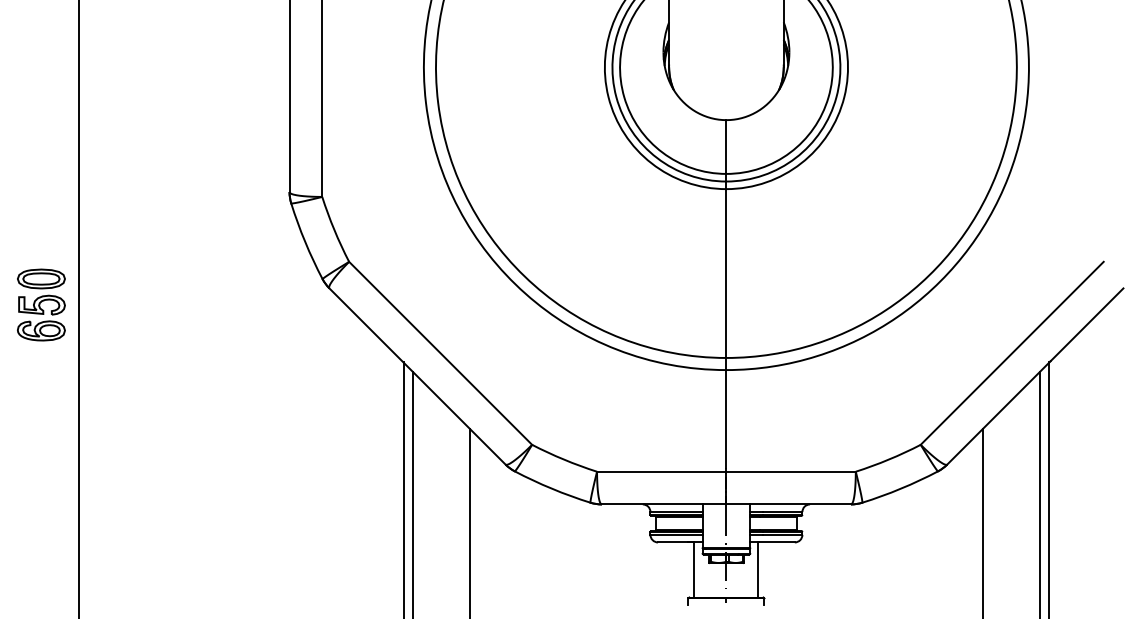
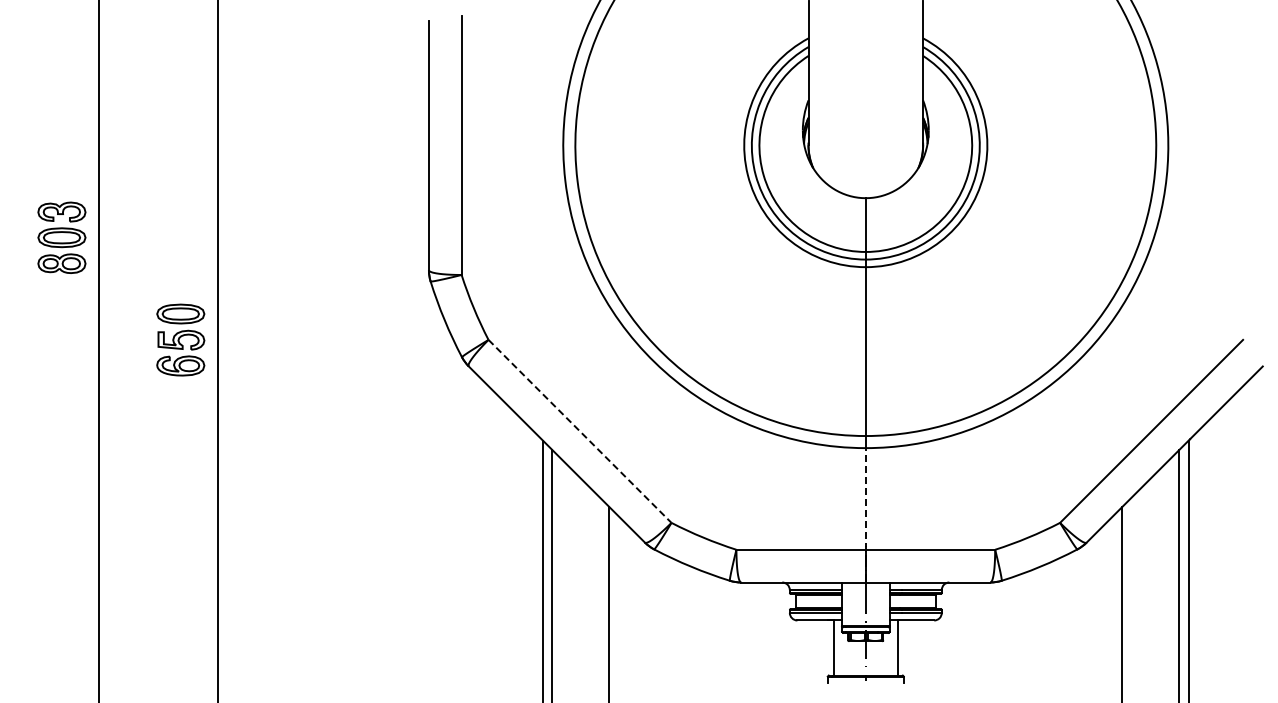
part: (41, 304) -> (180, 339), moved
line: (441, 353) -> (580, 431), solid -> dashed
line: (726, 420) -> (865, 498), solid -> dashed

